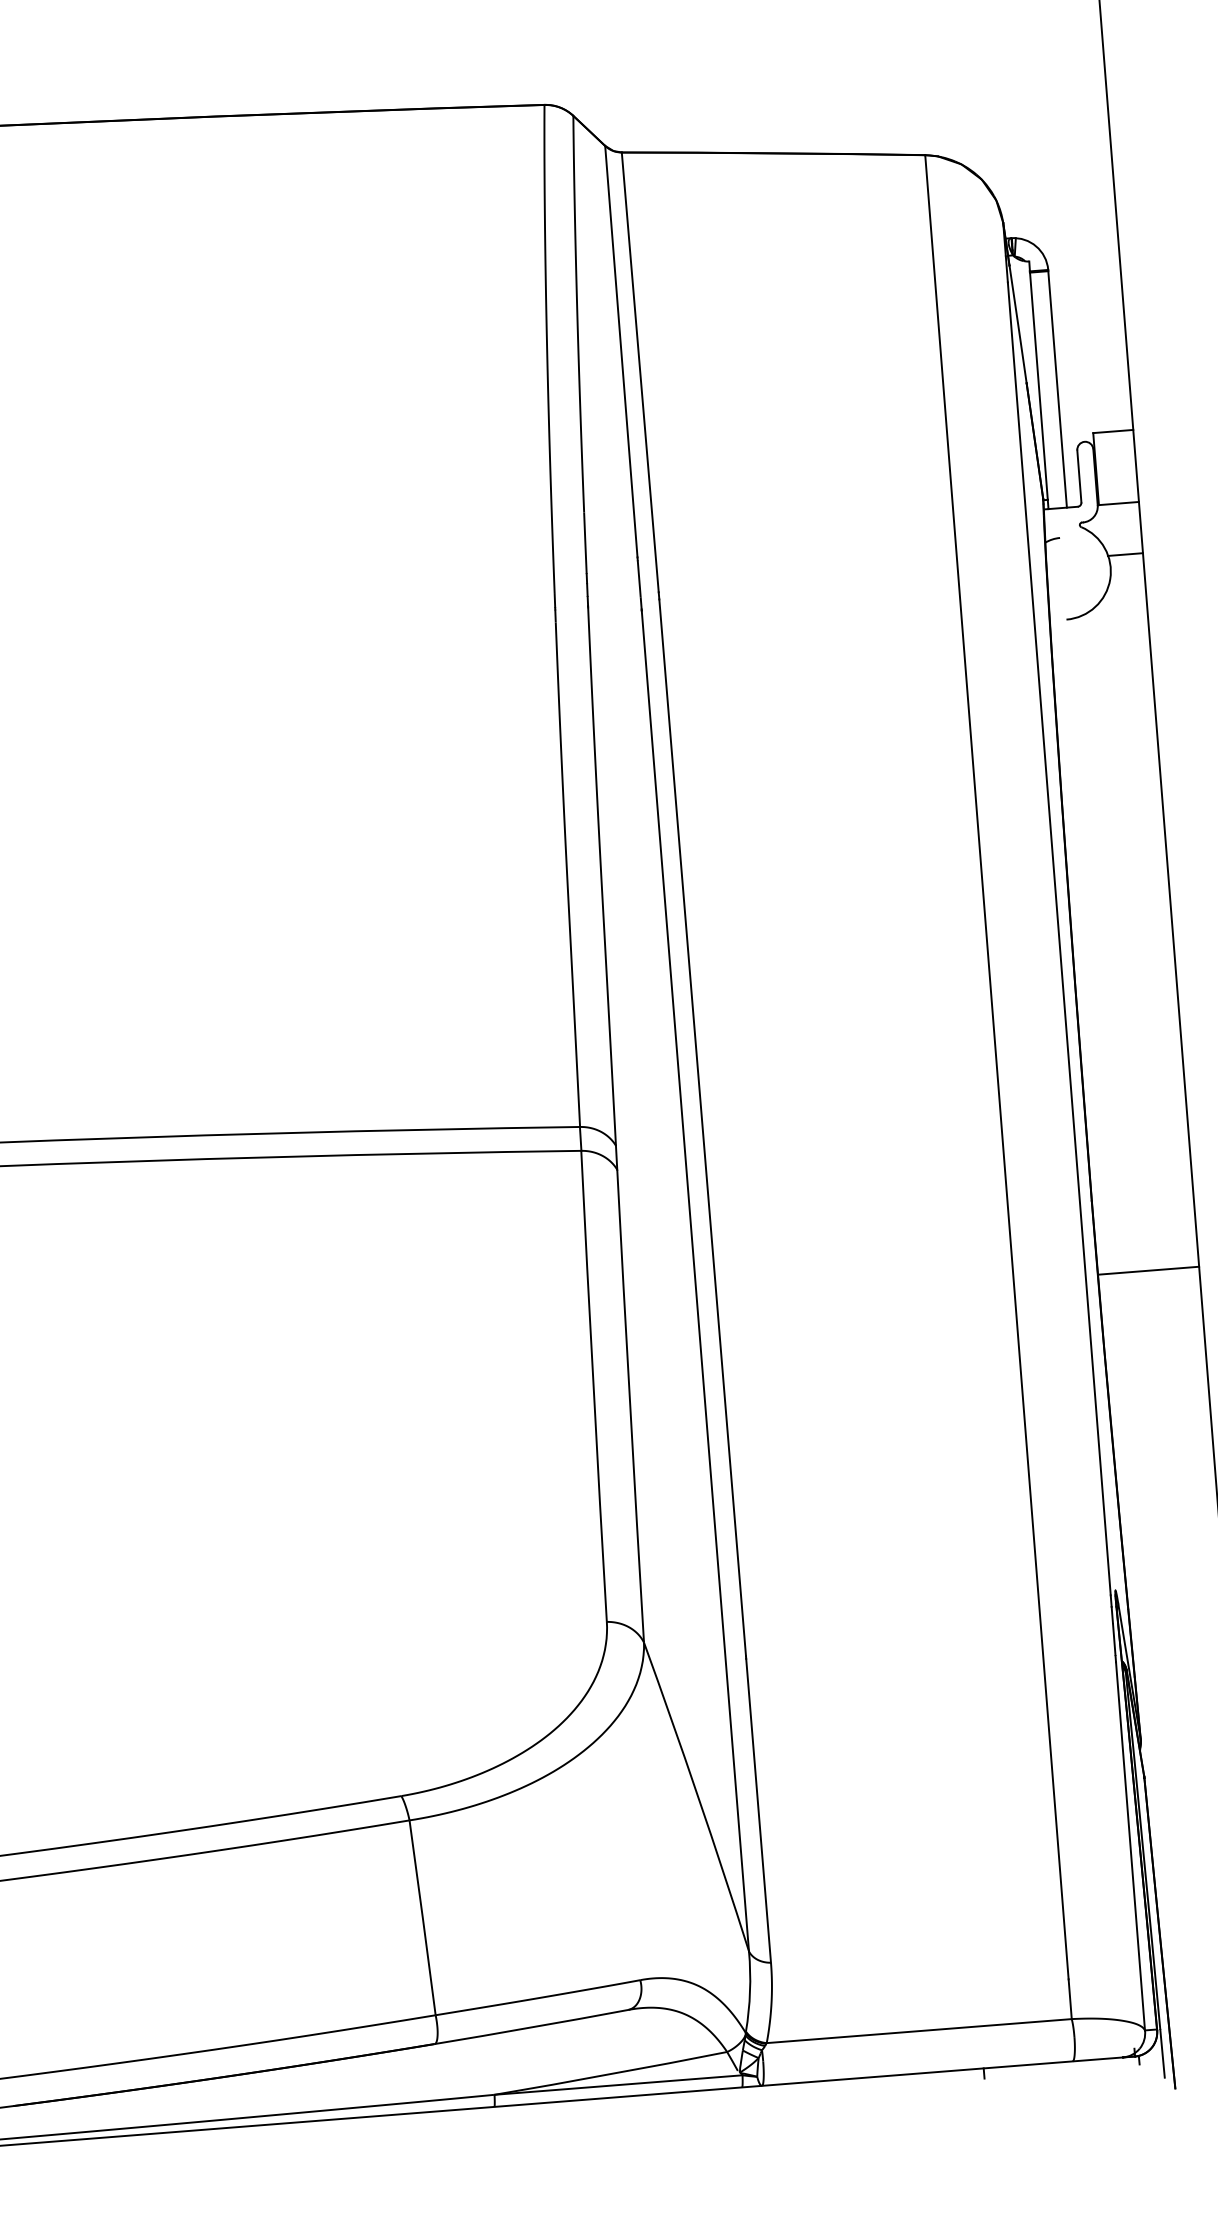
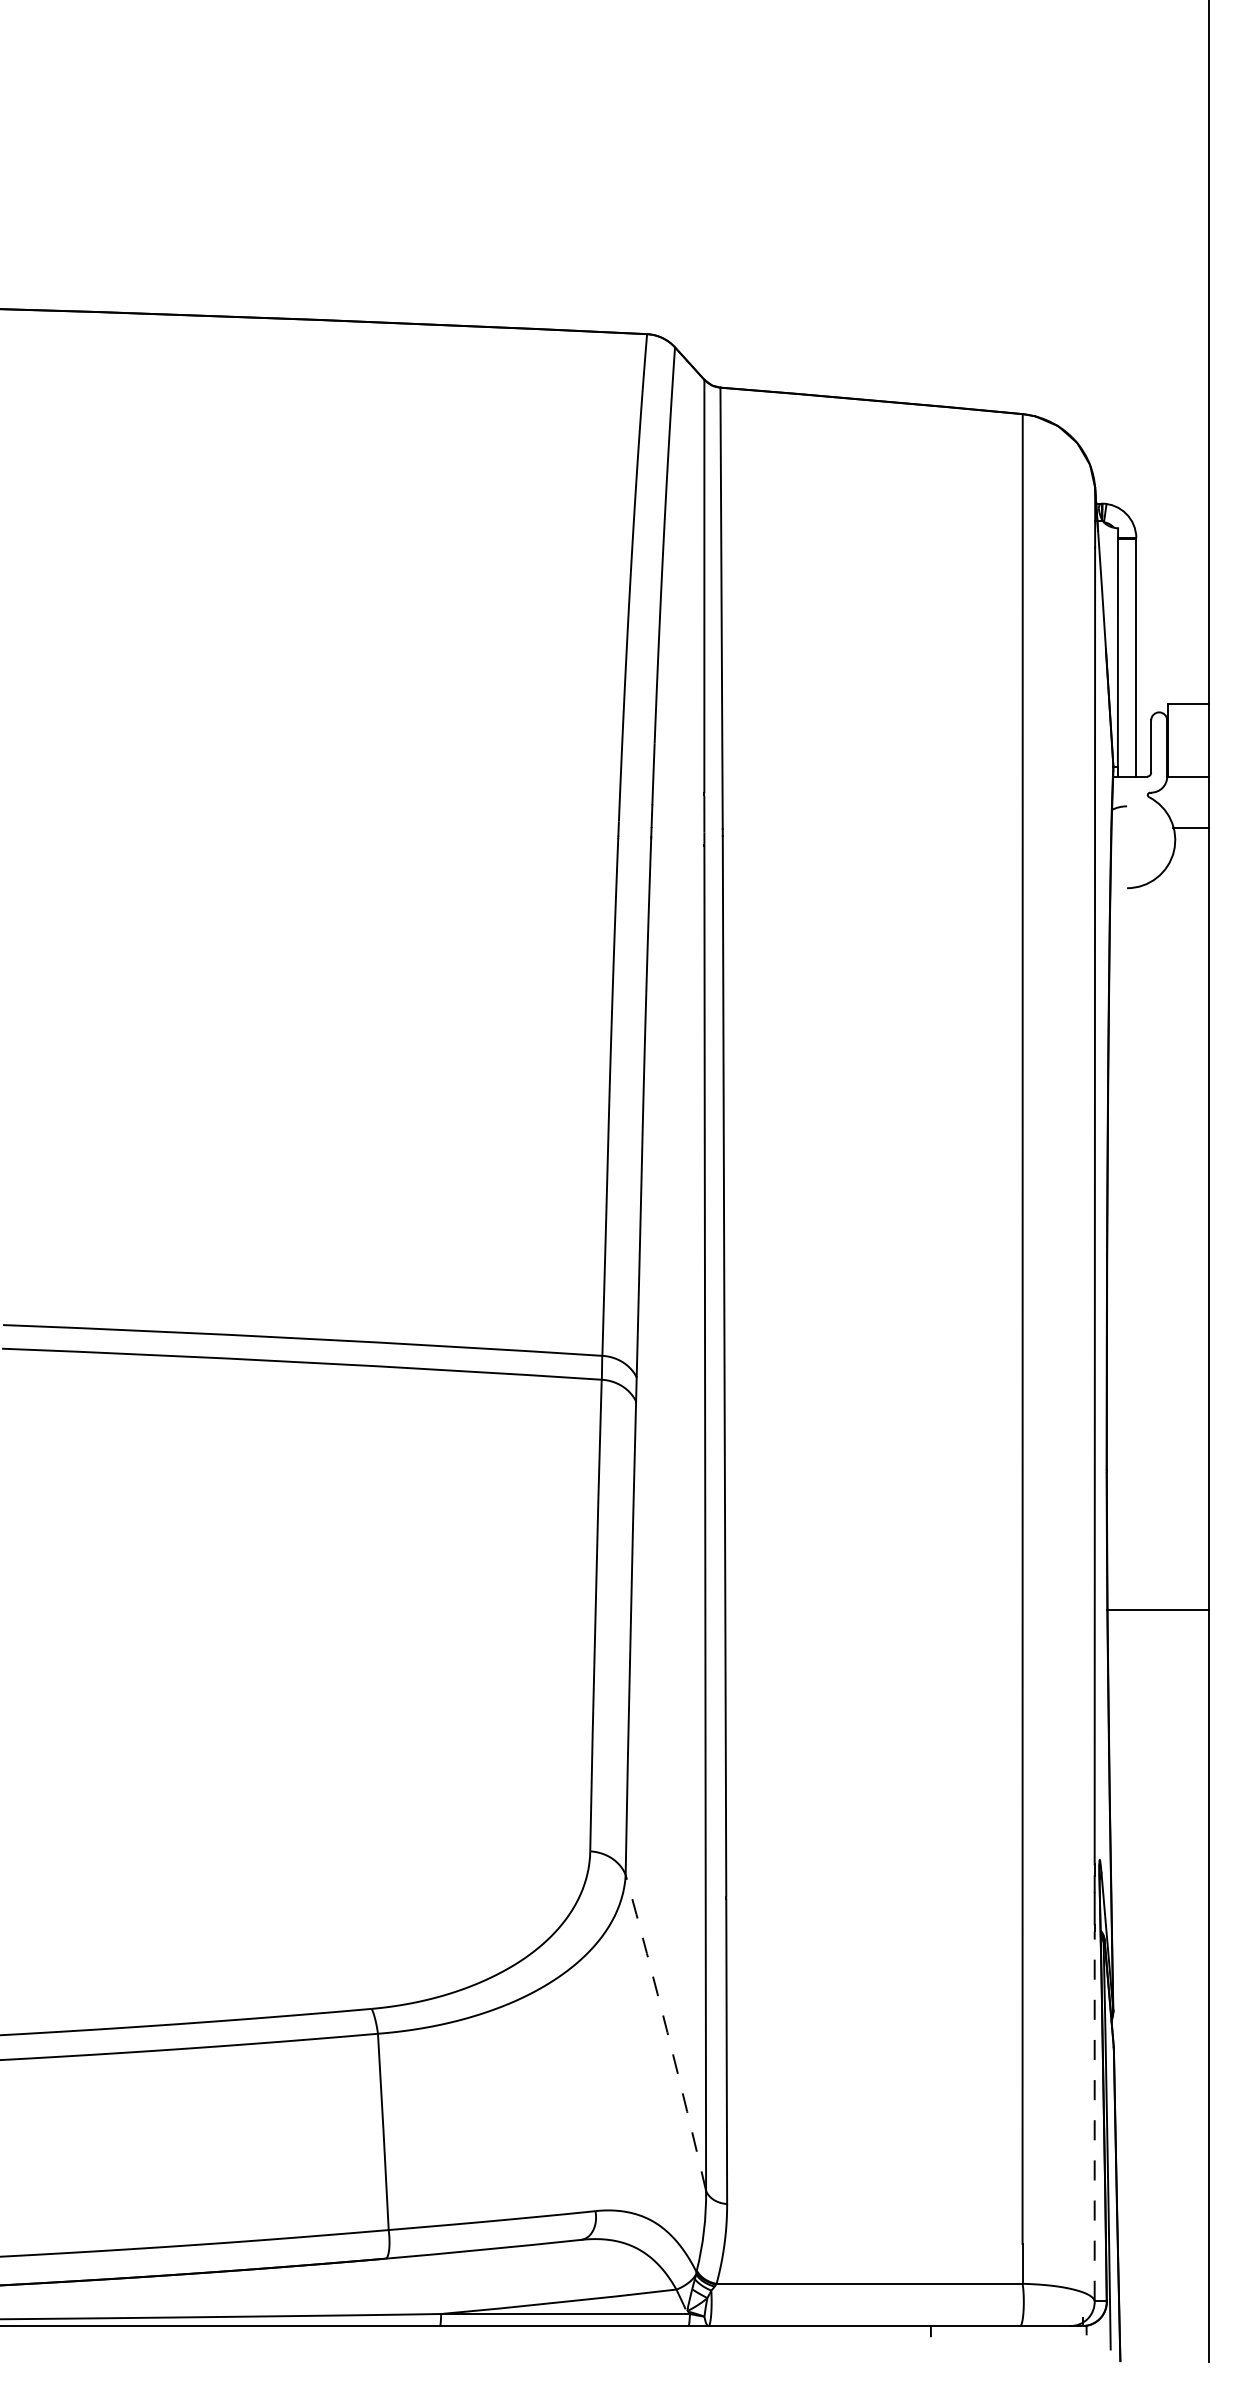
line: (1148, 1270) -> (1157, 1609), moved
arc: (698, 1796) -> (667, 2032), solid -> dashed
line: (1130, 1846) -> (1094, 2116), solid -> dashed

